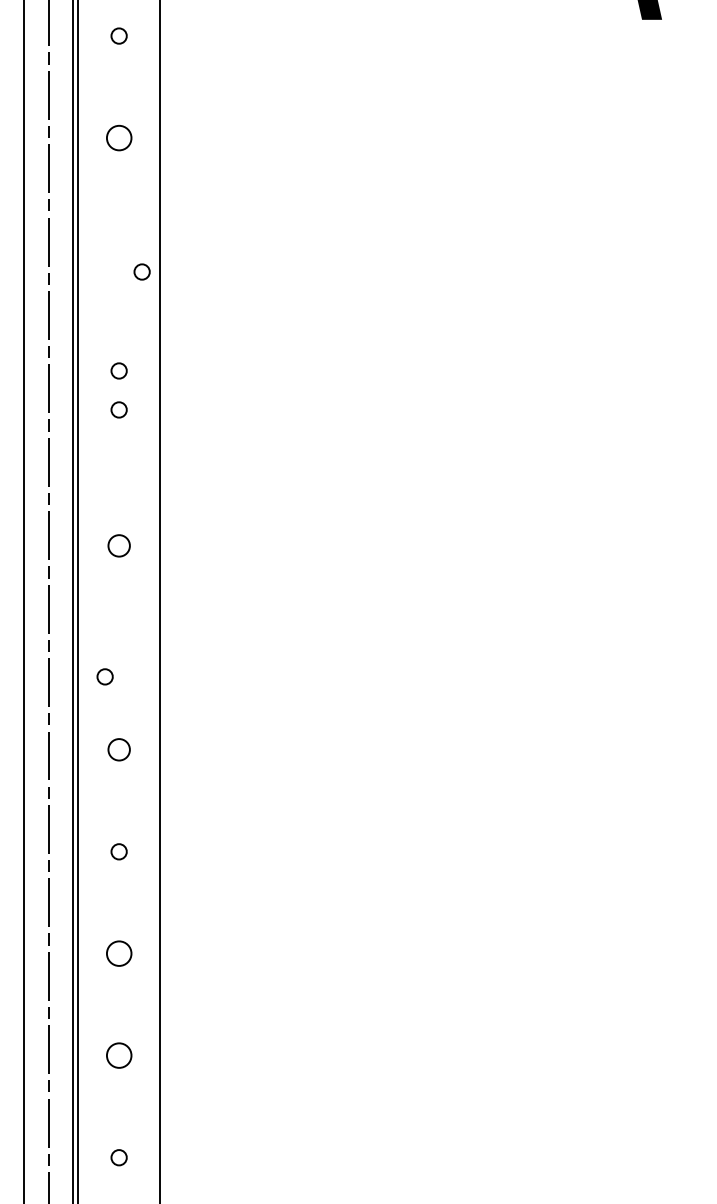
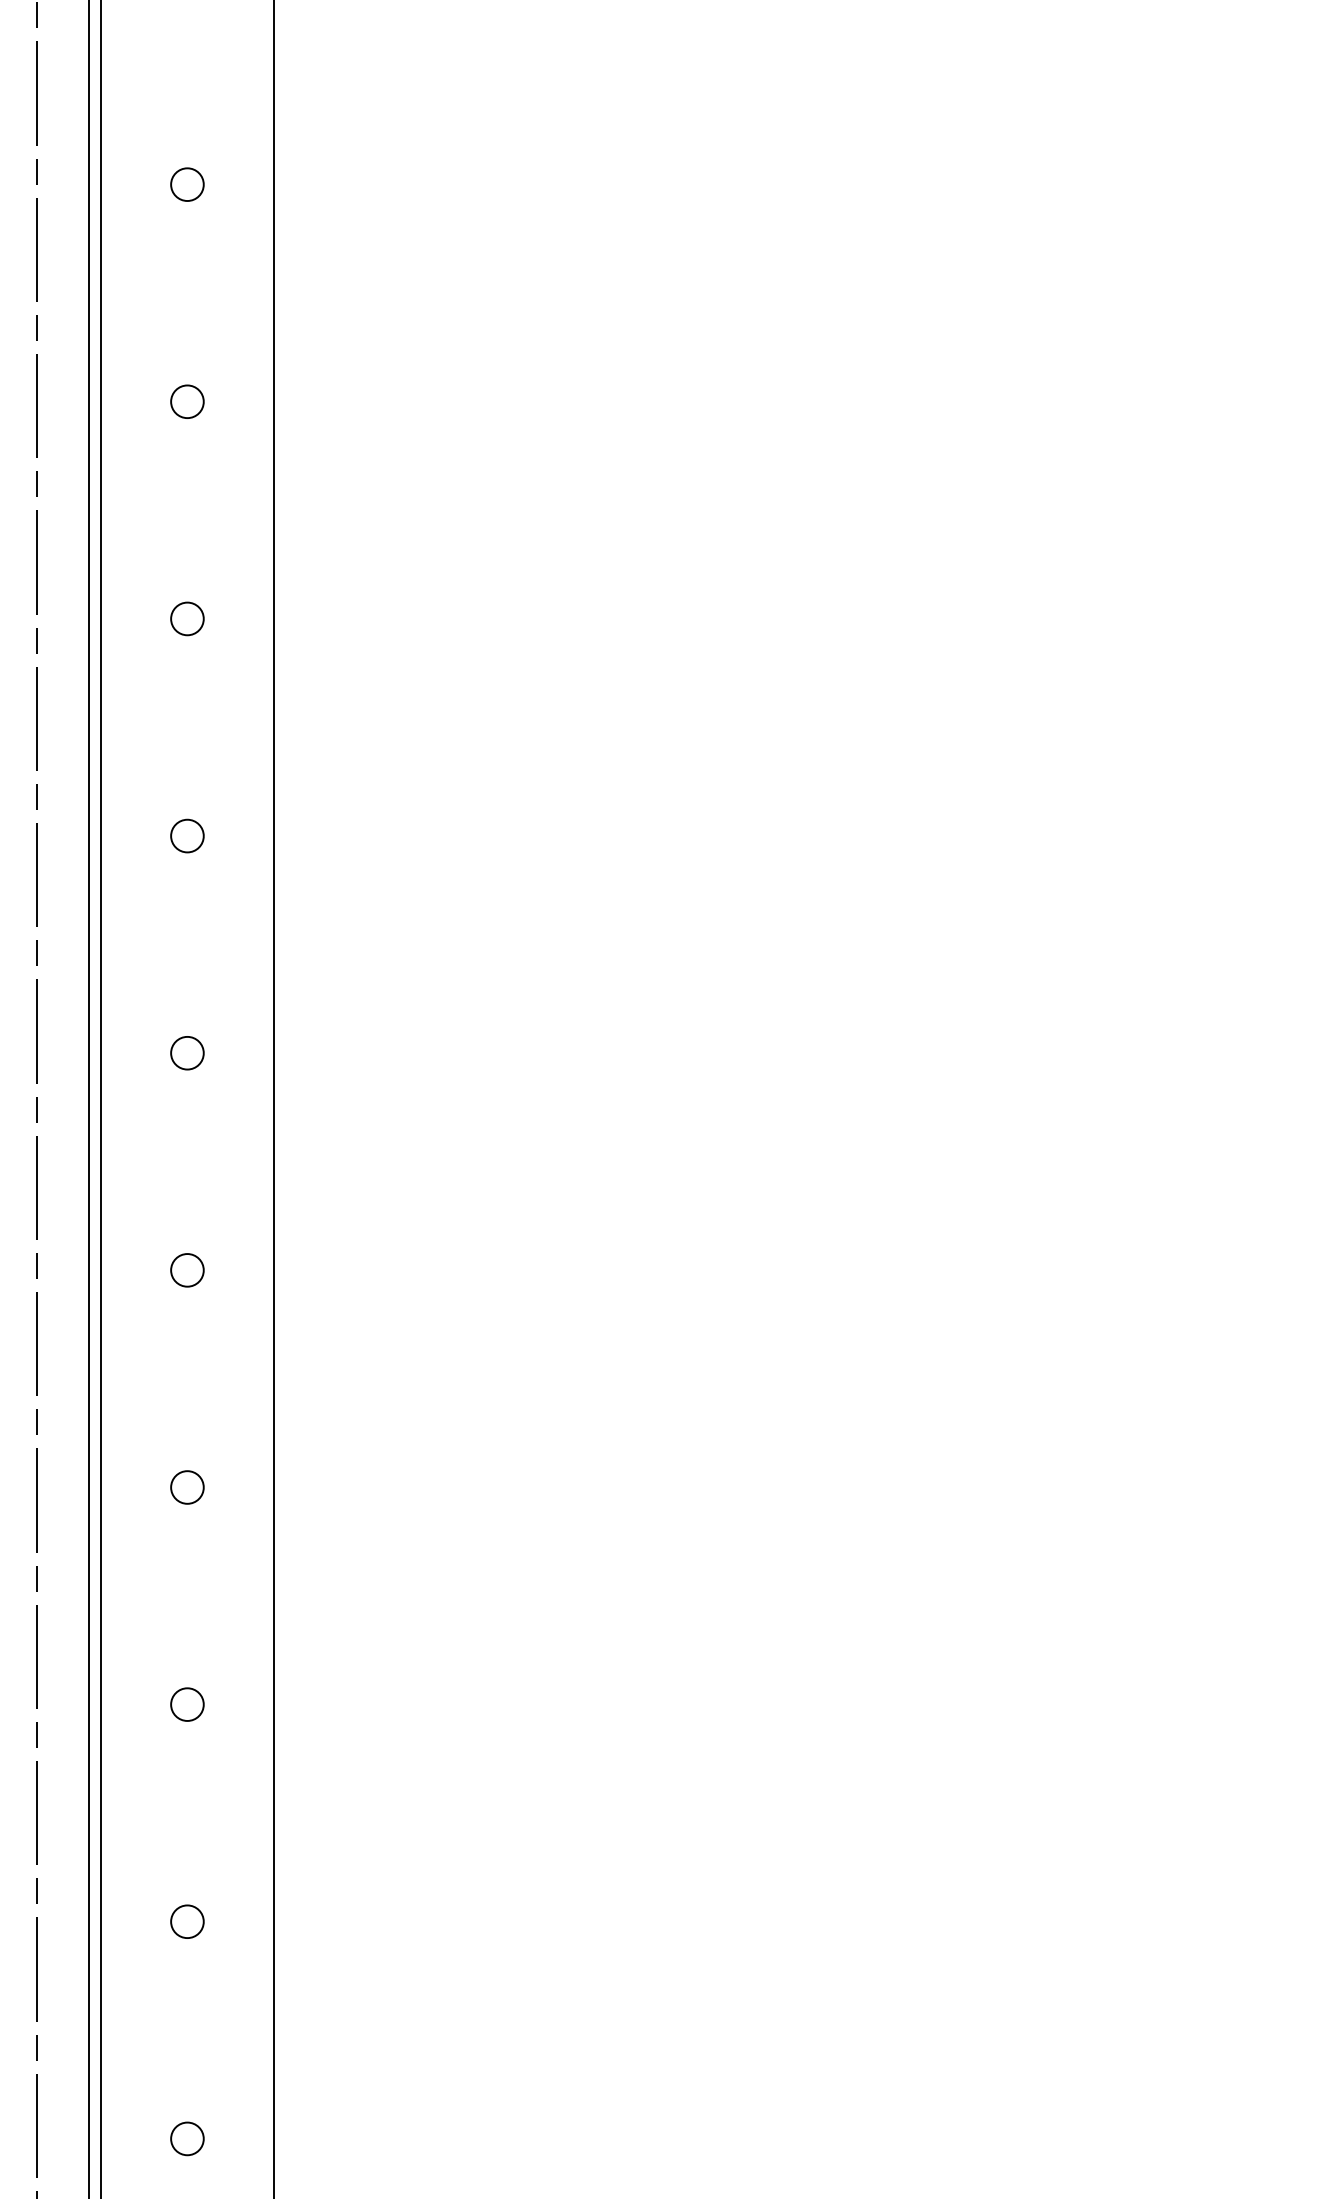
circle: (118, 137) -> (186, 183), size x0.62
circle: (141, 271) -> (186, 400), moved
circle: (118, 370) -> (186, 617), moved
circle: (118, 409) -> (186, 835), moved
circle: (118, 545) -> (186, 1052), size x0.71
circle: (104, 676) -> (186, 1269), moved
circle: (118, 749) -> (186, 1486), size x0.71
circle: (118, 953) -> (186, 1921), size x0.62
circle: (118, 1055) -> (186, 2138), size x0.62

